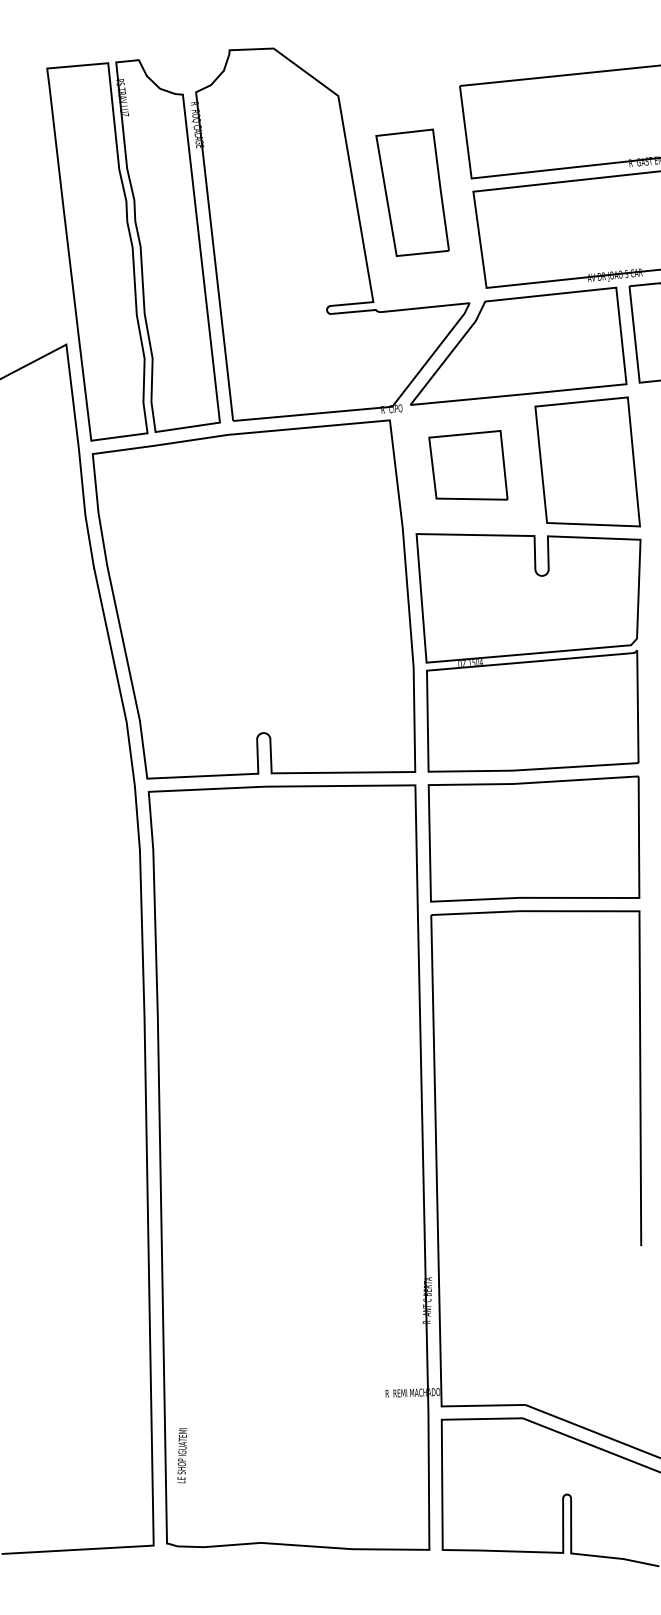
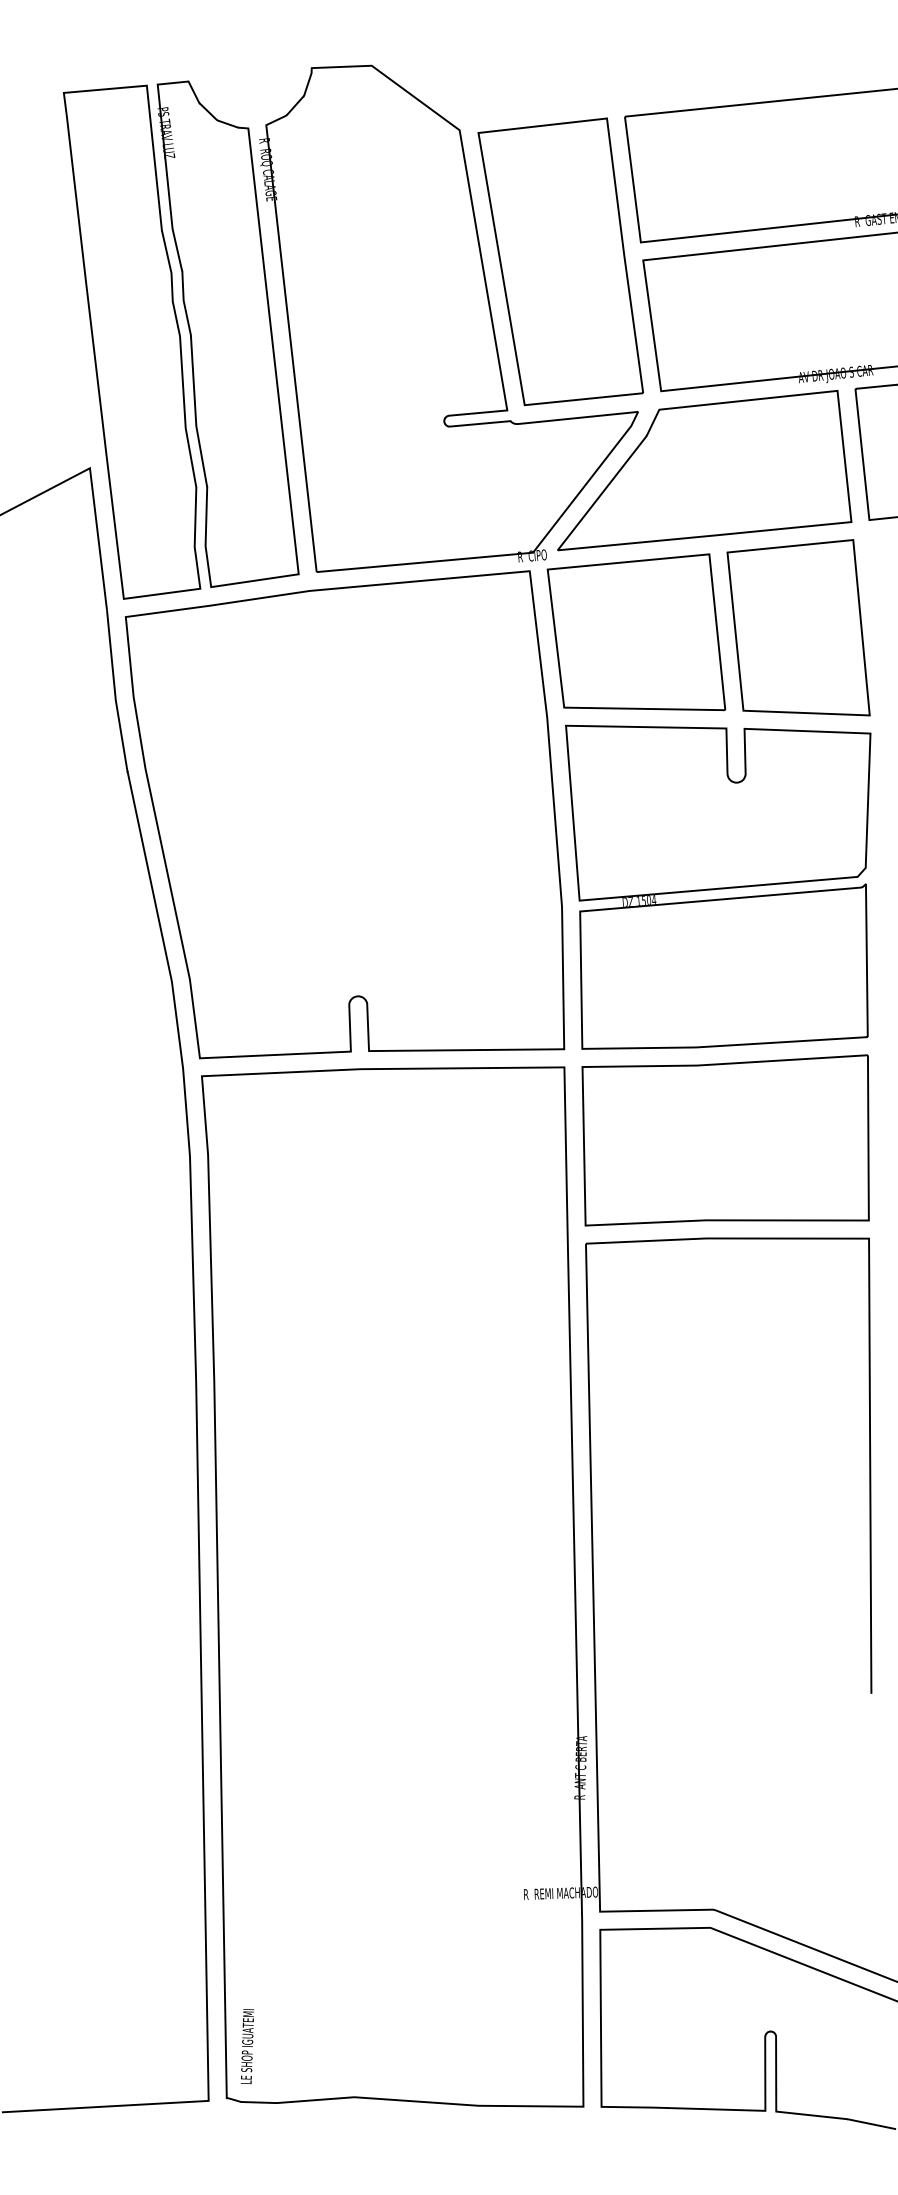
part: (412, 192) -> (560, 261), size x1.67
part: (468, 465) -> (636, 632), size x1.67
text: (182, 1455) -> (247, 2046), moved

